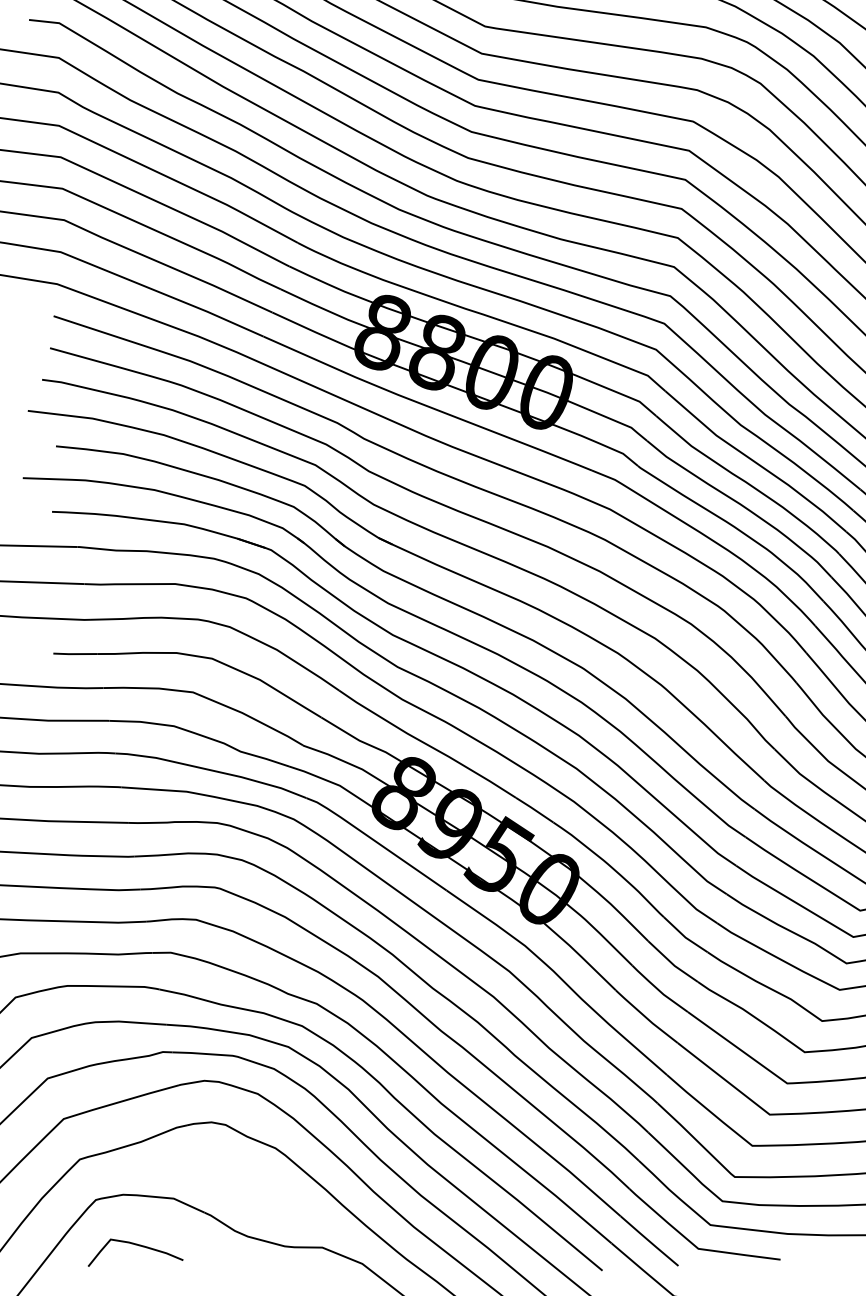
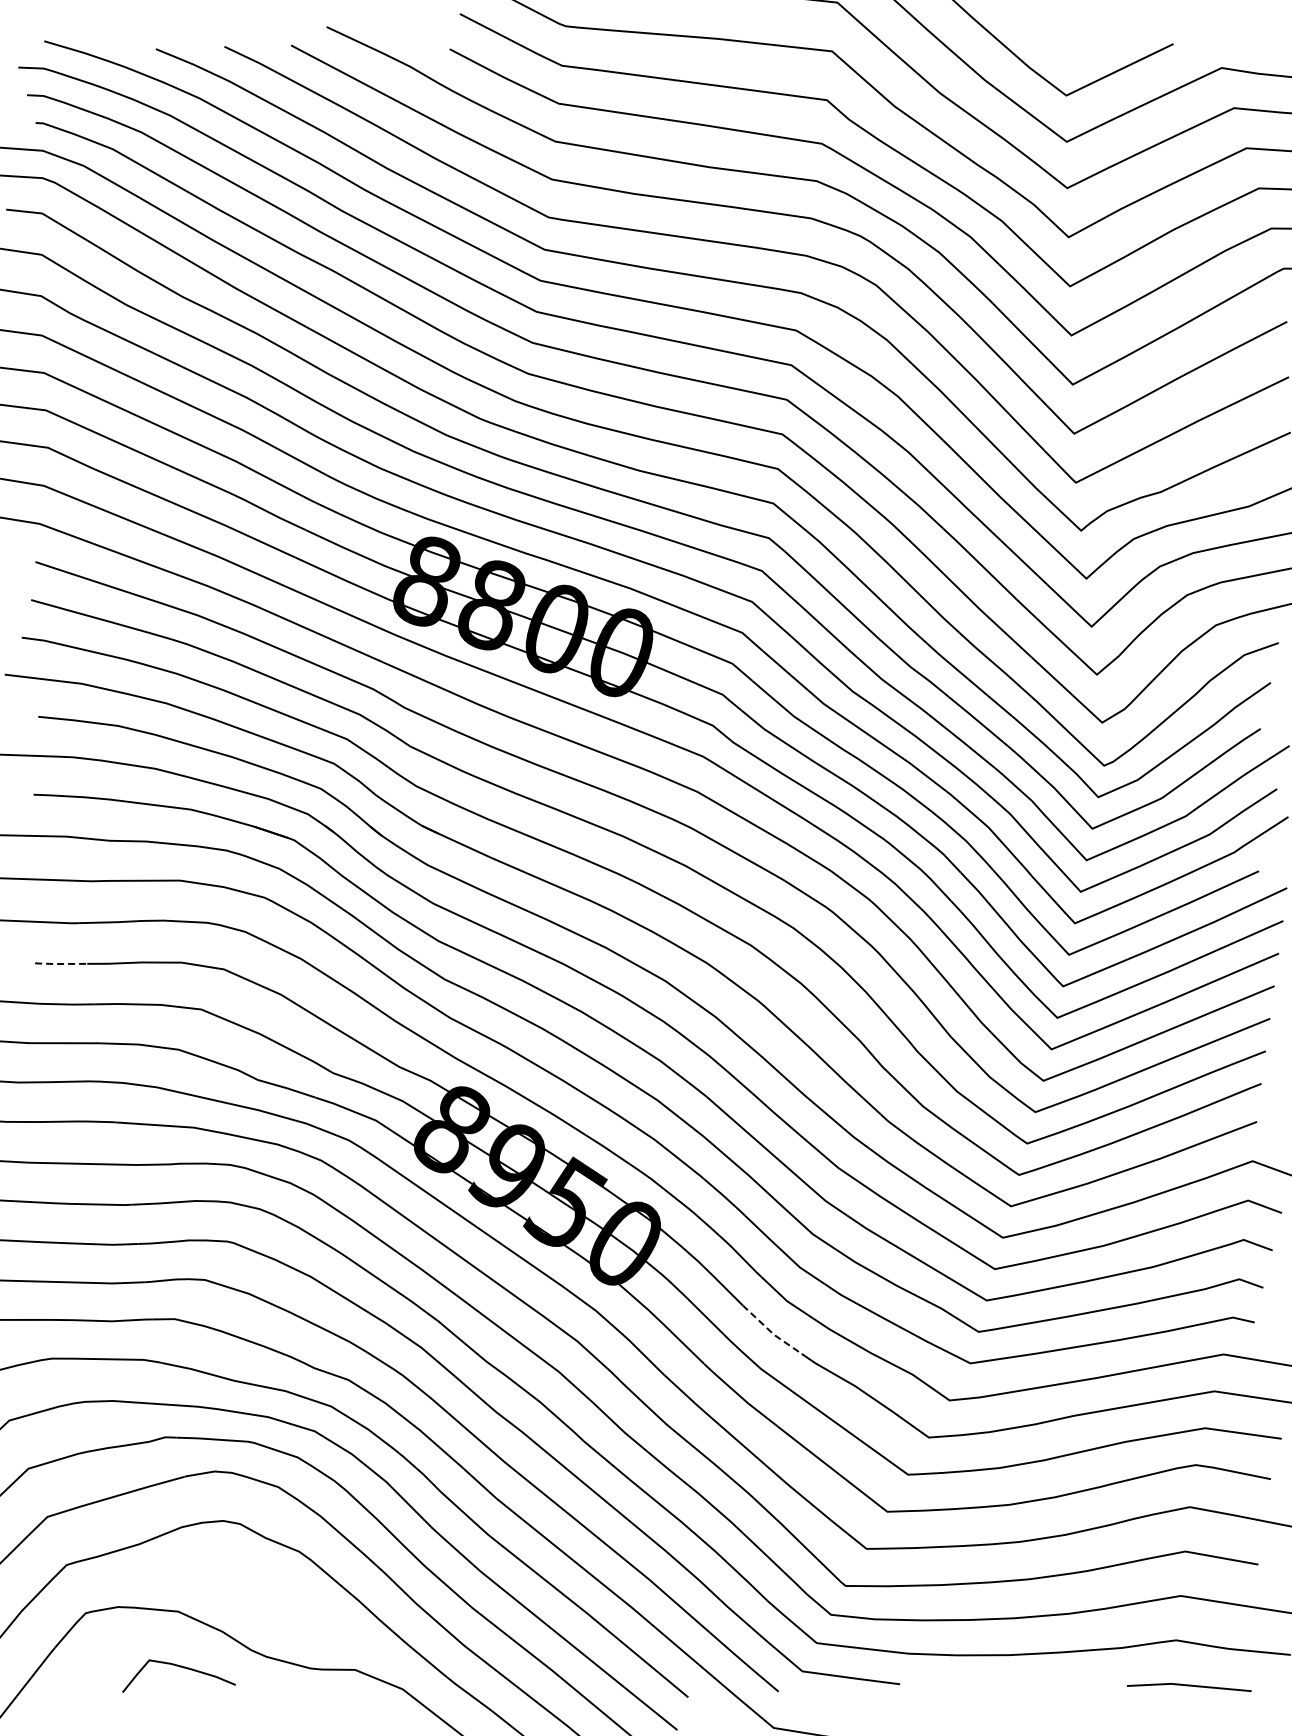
line: (74, 653) -> (60, 963), solid -> dashed
line: (671, 963) -> (770, 1331), solid -> dashed
curve: (136, 1245) -> (179, 1667), moved

